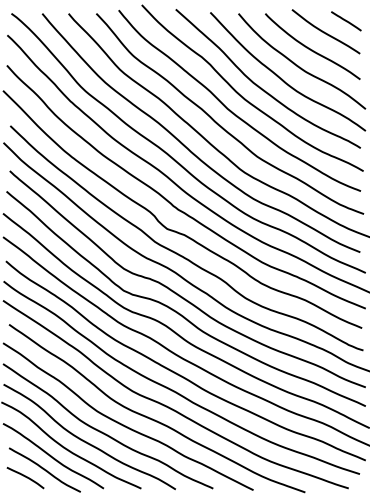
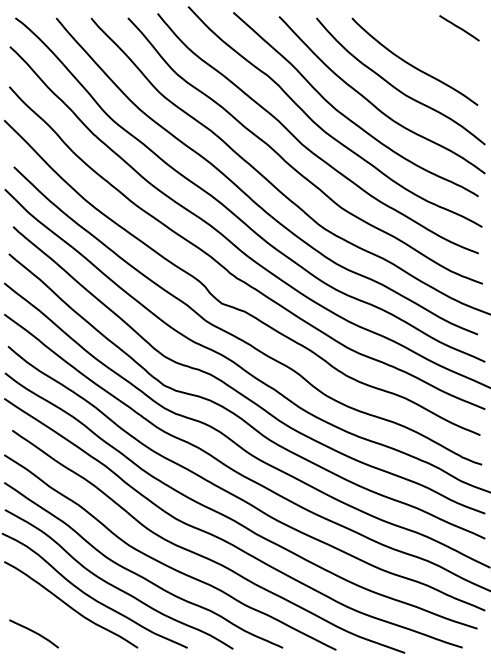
curve: (325, 32) -> (431, 42), removed
curve: (44, 470) -> (59, 623), removed

